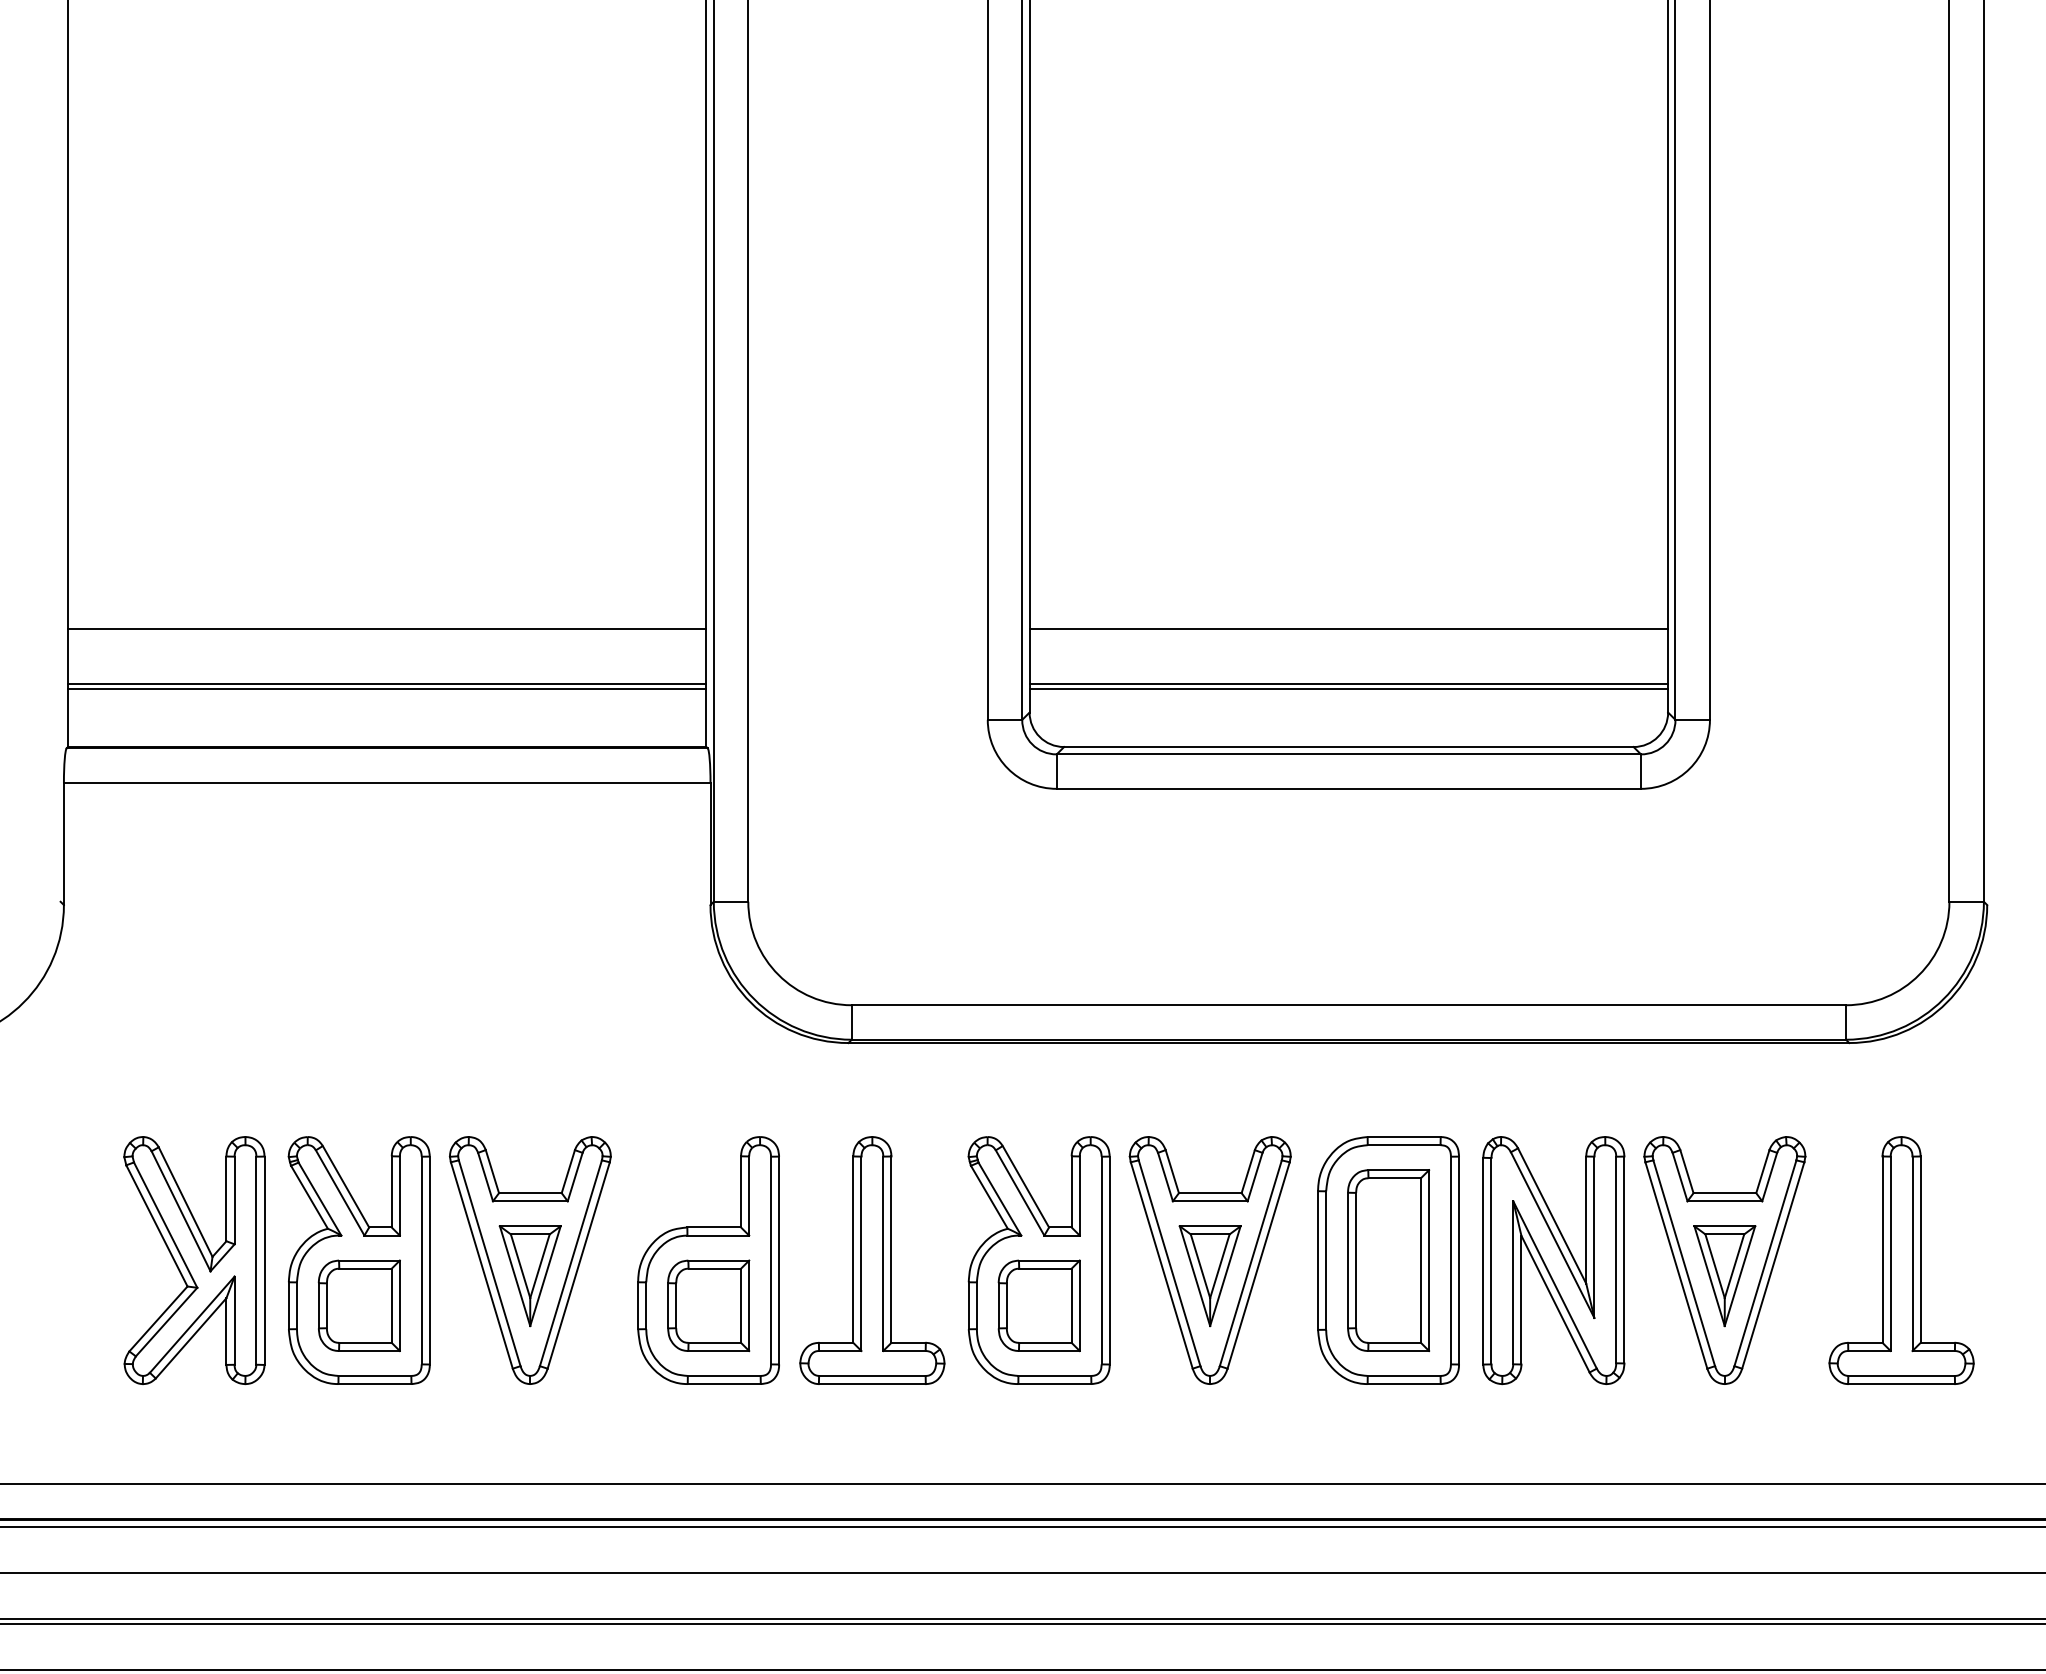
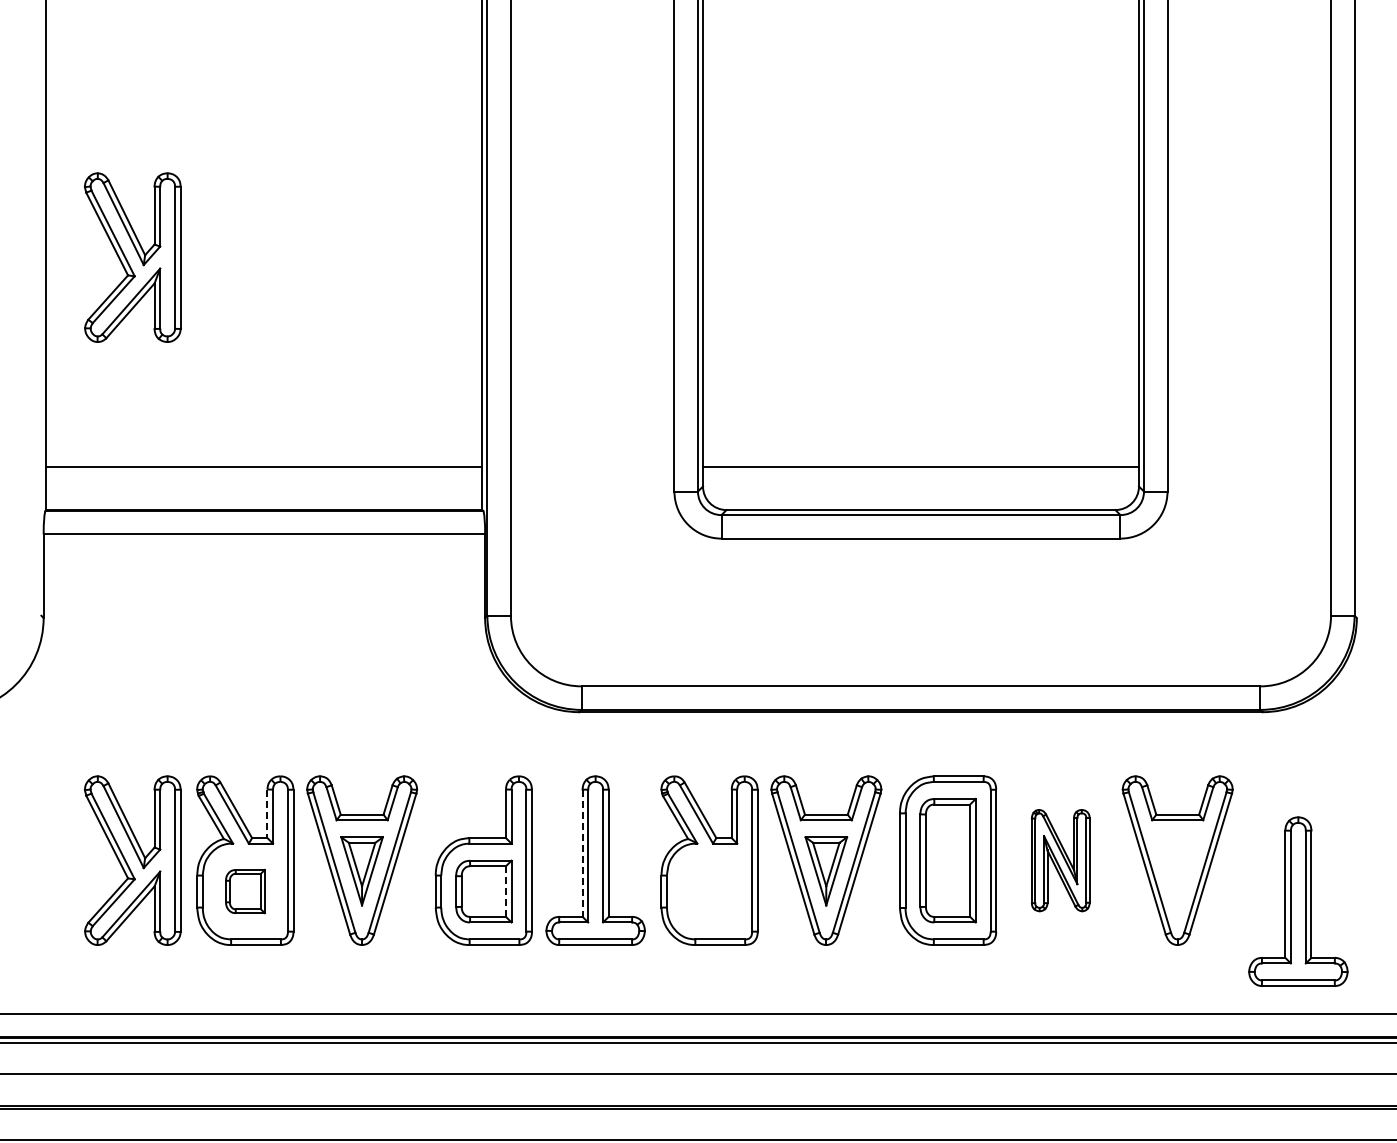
part: (194, 377) -> (132, 257), added
line: (387, 629) -> (264, 429), removed
line: (1348, 629) -> (920, 429), removed
line: (387, 689) -> (264, 470), removed
line: (1348, 689) -> (920, 470), removed
line: (391, 1192) -> (267, 814), solid -> dashed
line: (853, 1250) -> (582, 853), solid -> dashed
part: (1553, 1260) -> (1060, 860), size x0.6
part: (1901, 1260) -> (1298, 901), moved
part: (1724, 1276) -> (1177, 871), removed
part: (359, 1305) -> (245, 891), size x0.7
part: (1039, 1305) -> (709, 891), removed
line: (740, 1307) -> (505, 892), solid -> dashed

